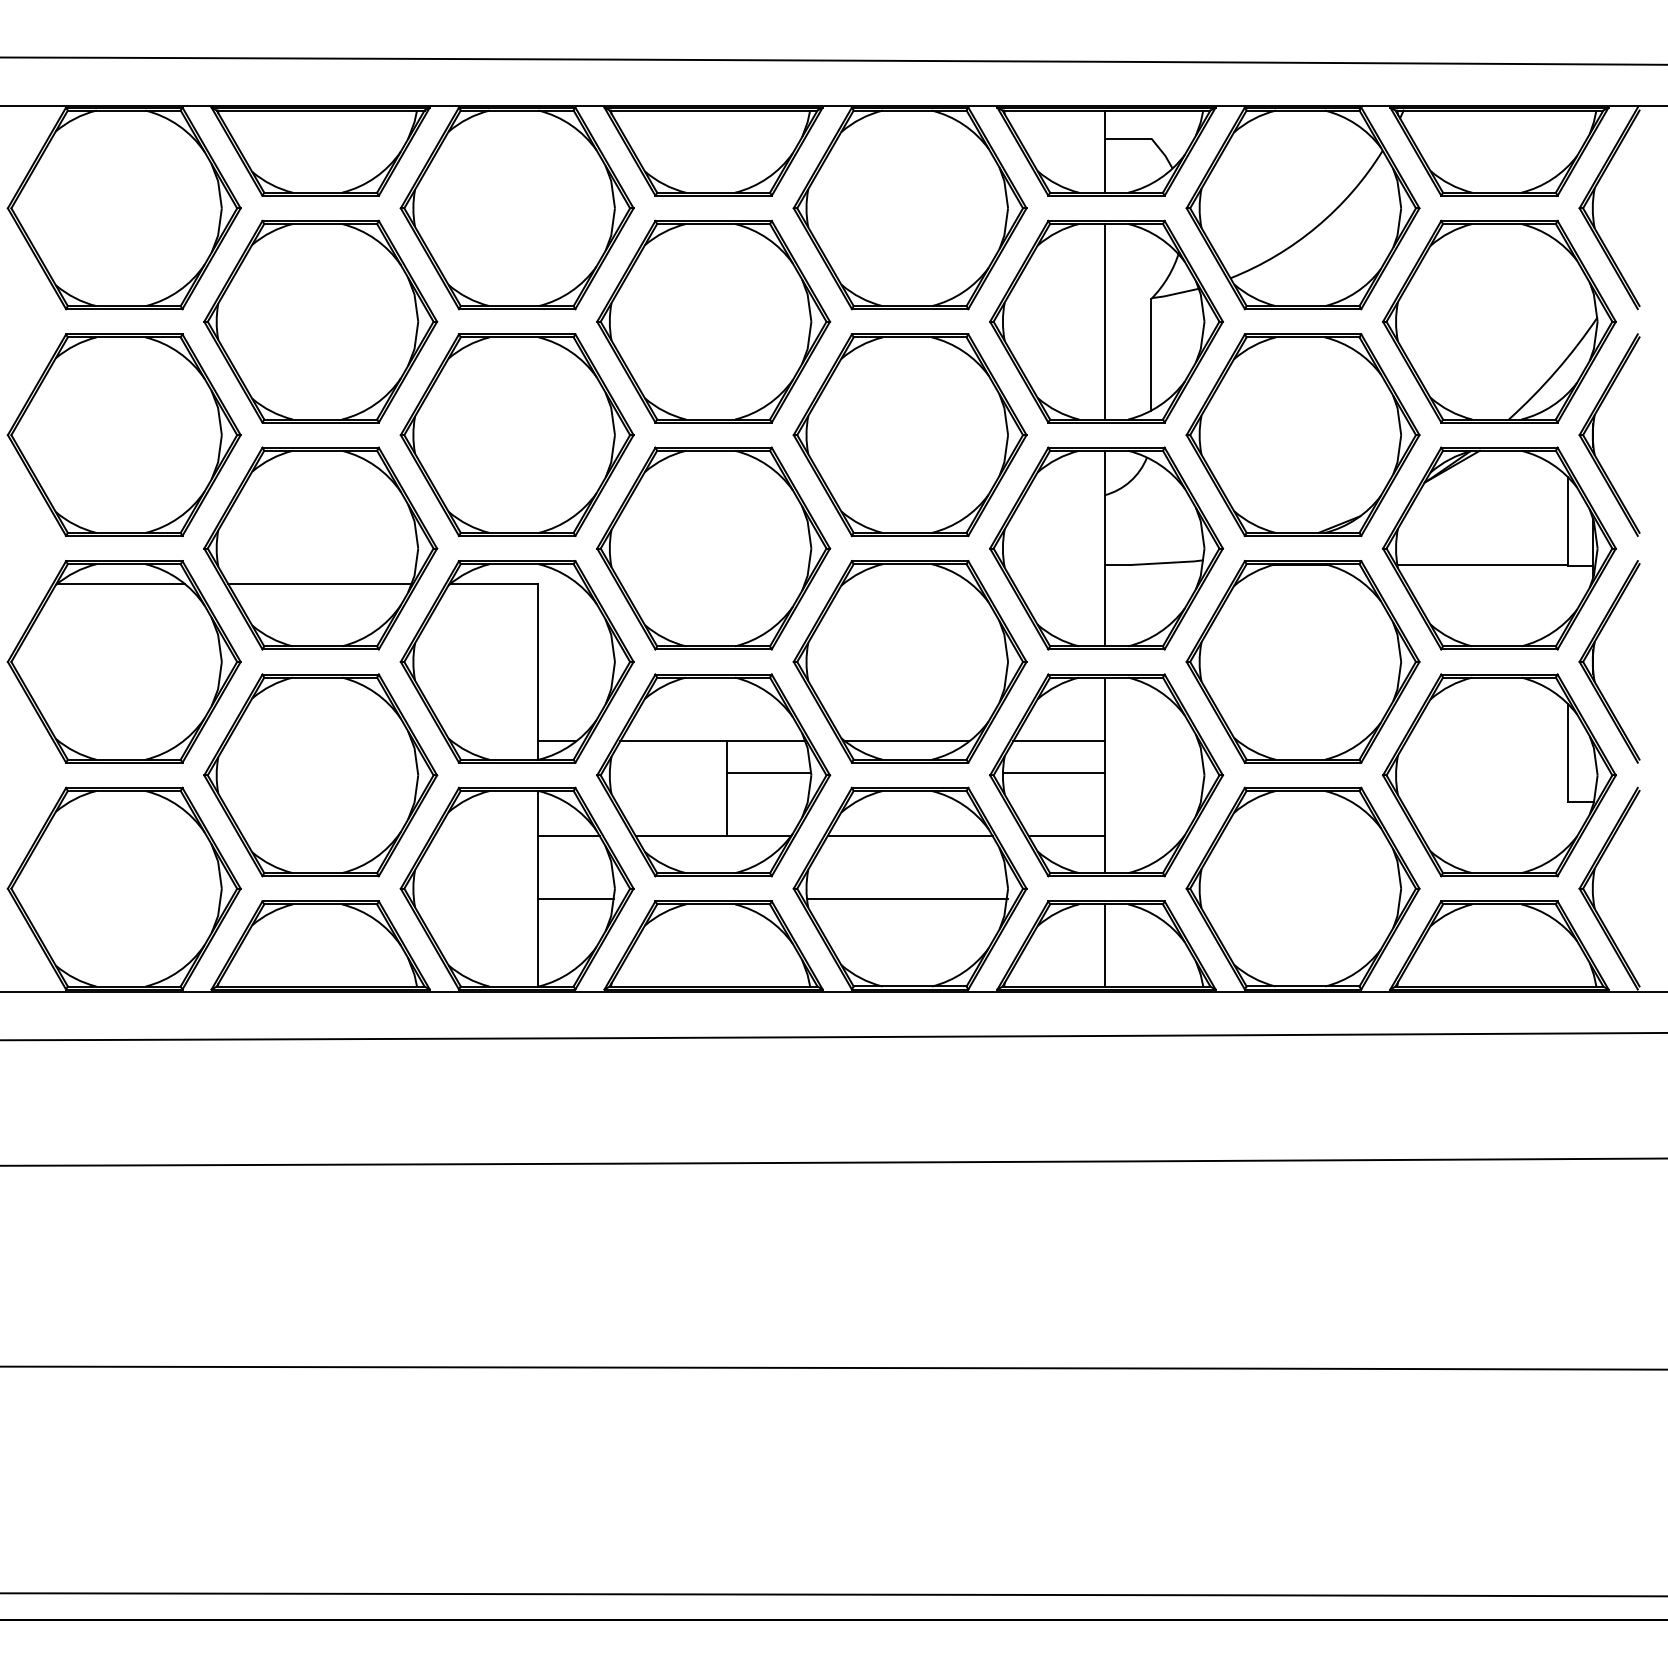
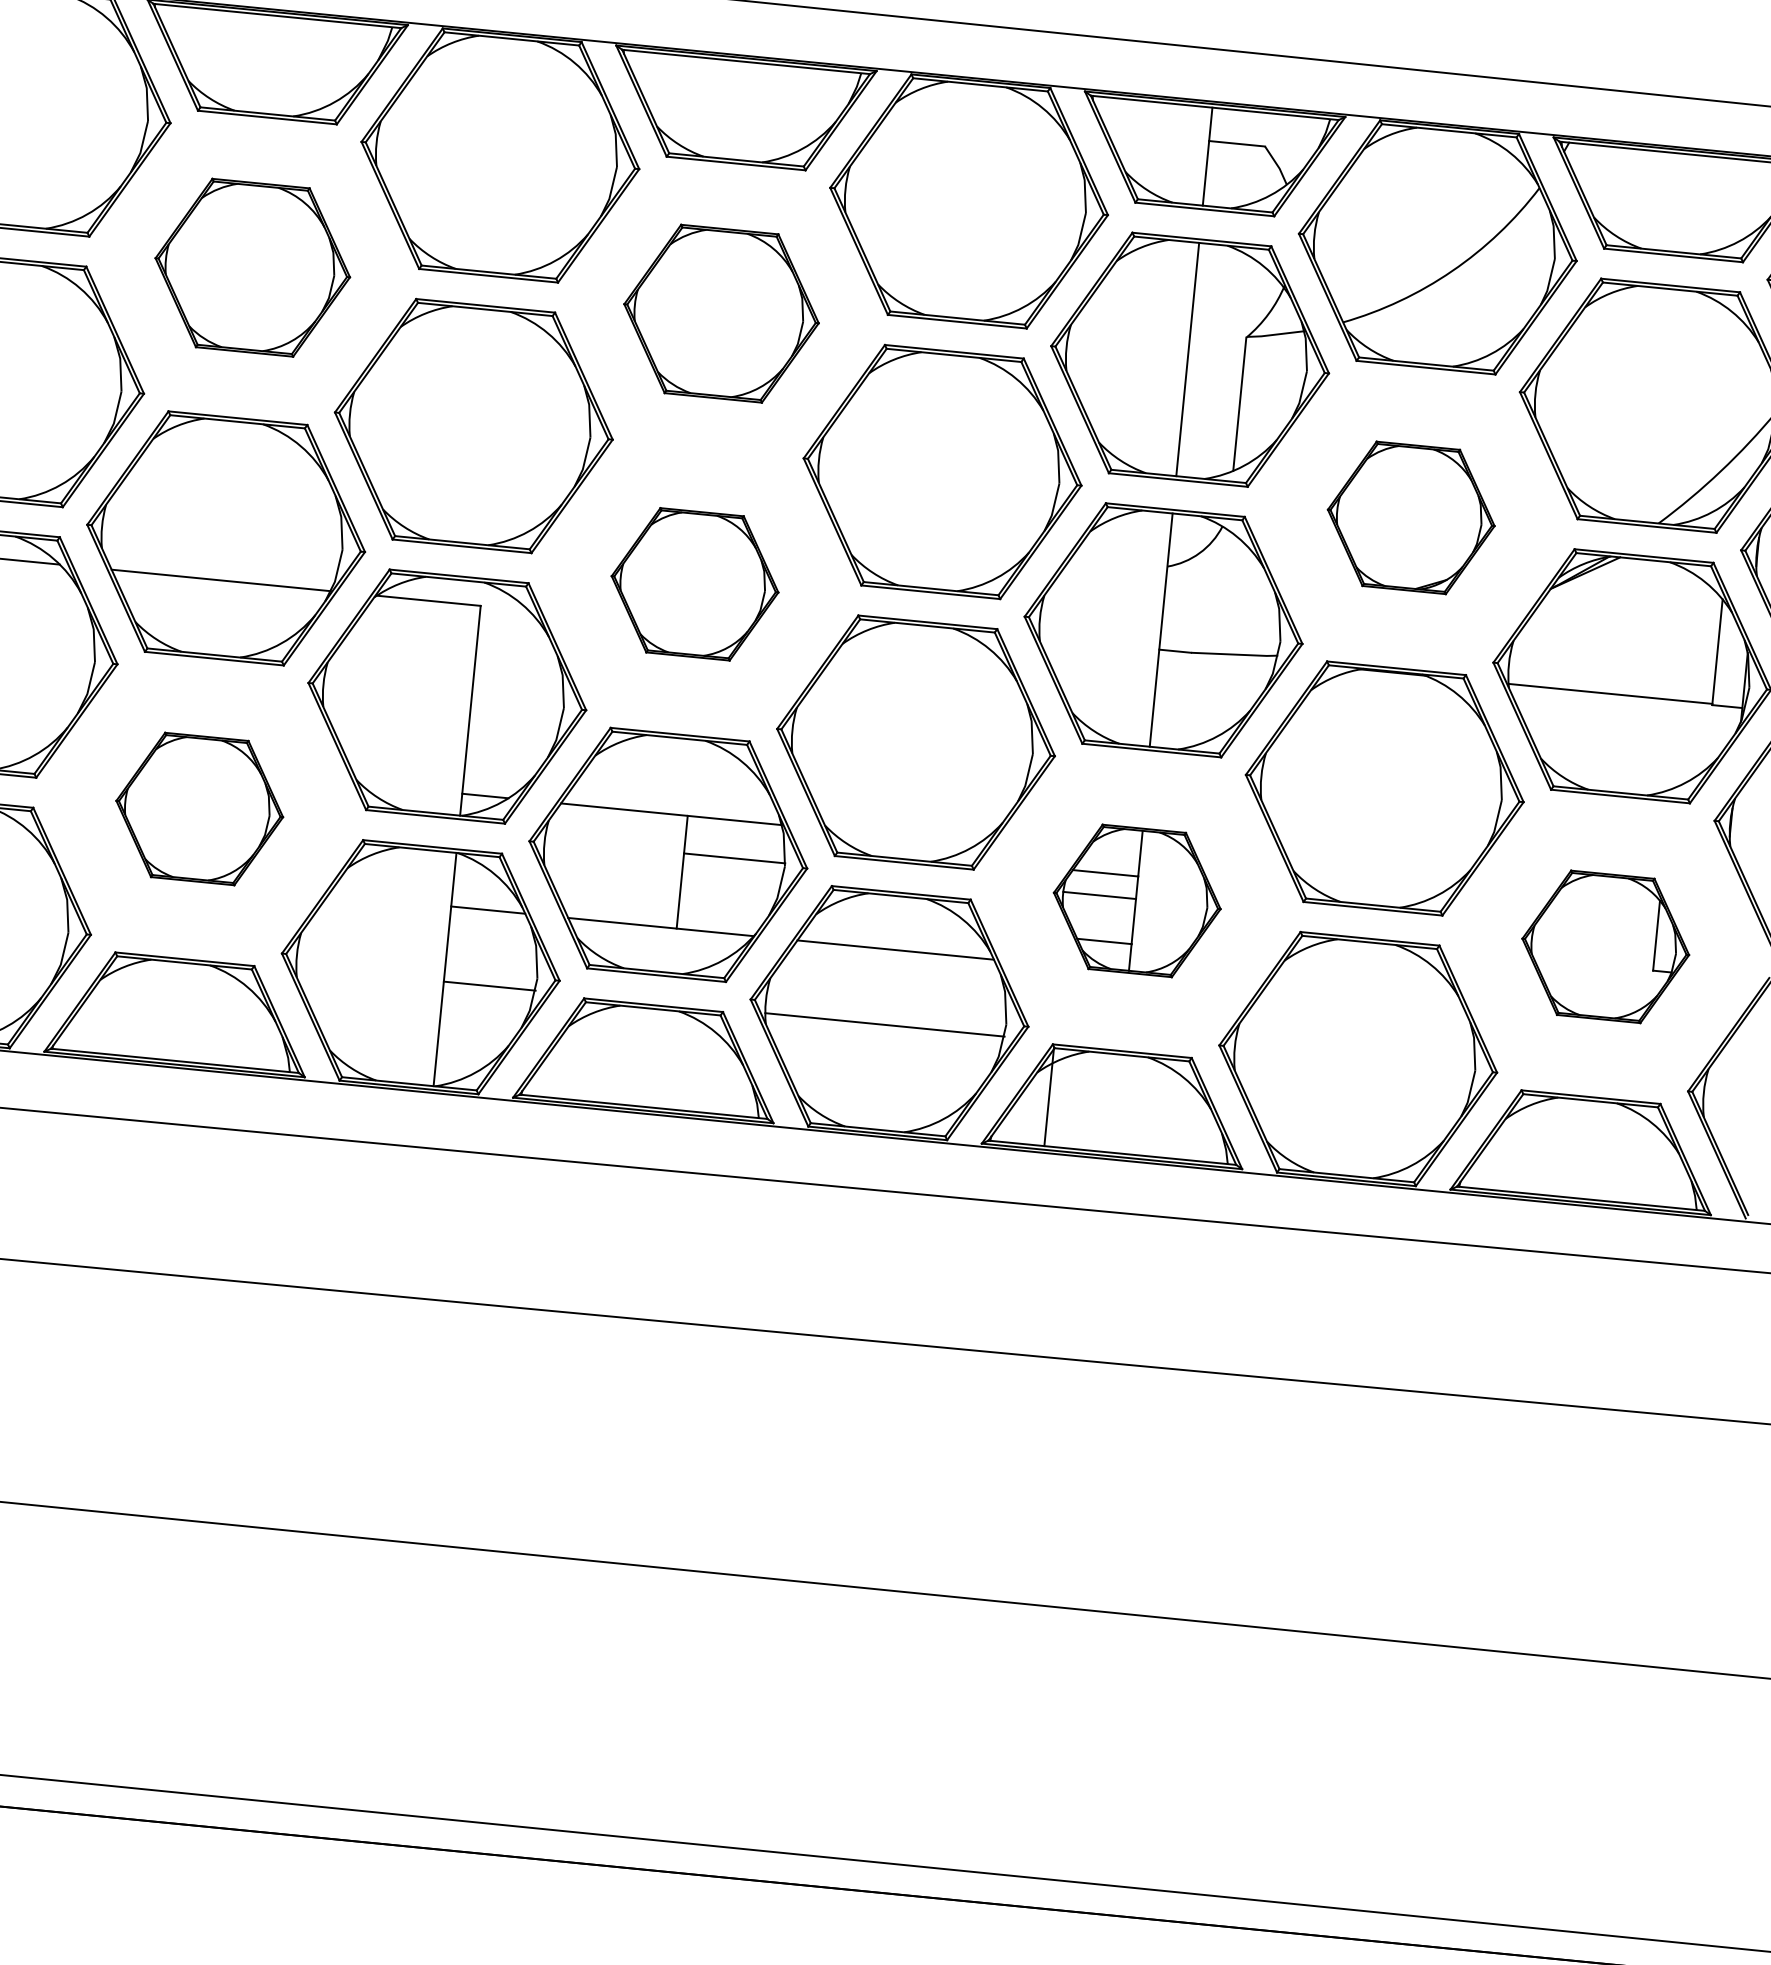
part: (320, 321) -> (252, 267), size x0.7
part: (713, 321) -> (721, 313), size x0.7
part: (1302, 434) -> (1410, 517), size x0.6
part: (713, 548) -> (694, 584), size x0.6
line: (907, 741) -> (903, 837), removed
part: (320, 775) -> (199, 809), size x0.6
part: (1106, 775) -> (1136, 901), size x0.6
part: (1499, 775) -> (1605, 946), size x0.6
line: (1104, 945) -> (1049, 1097), moved

